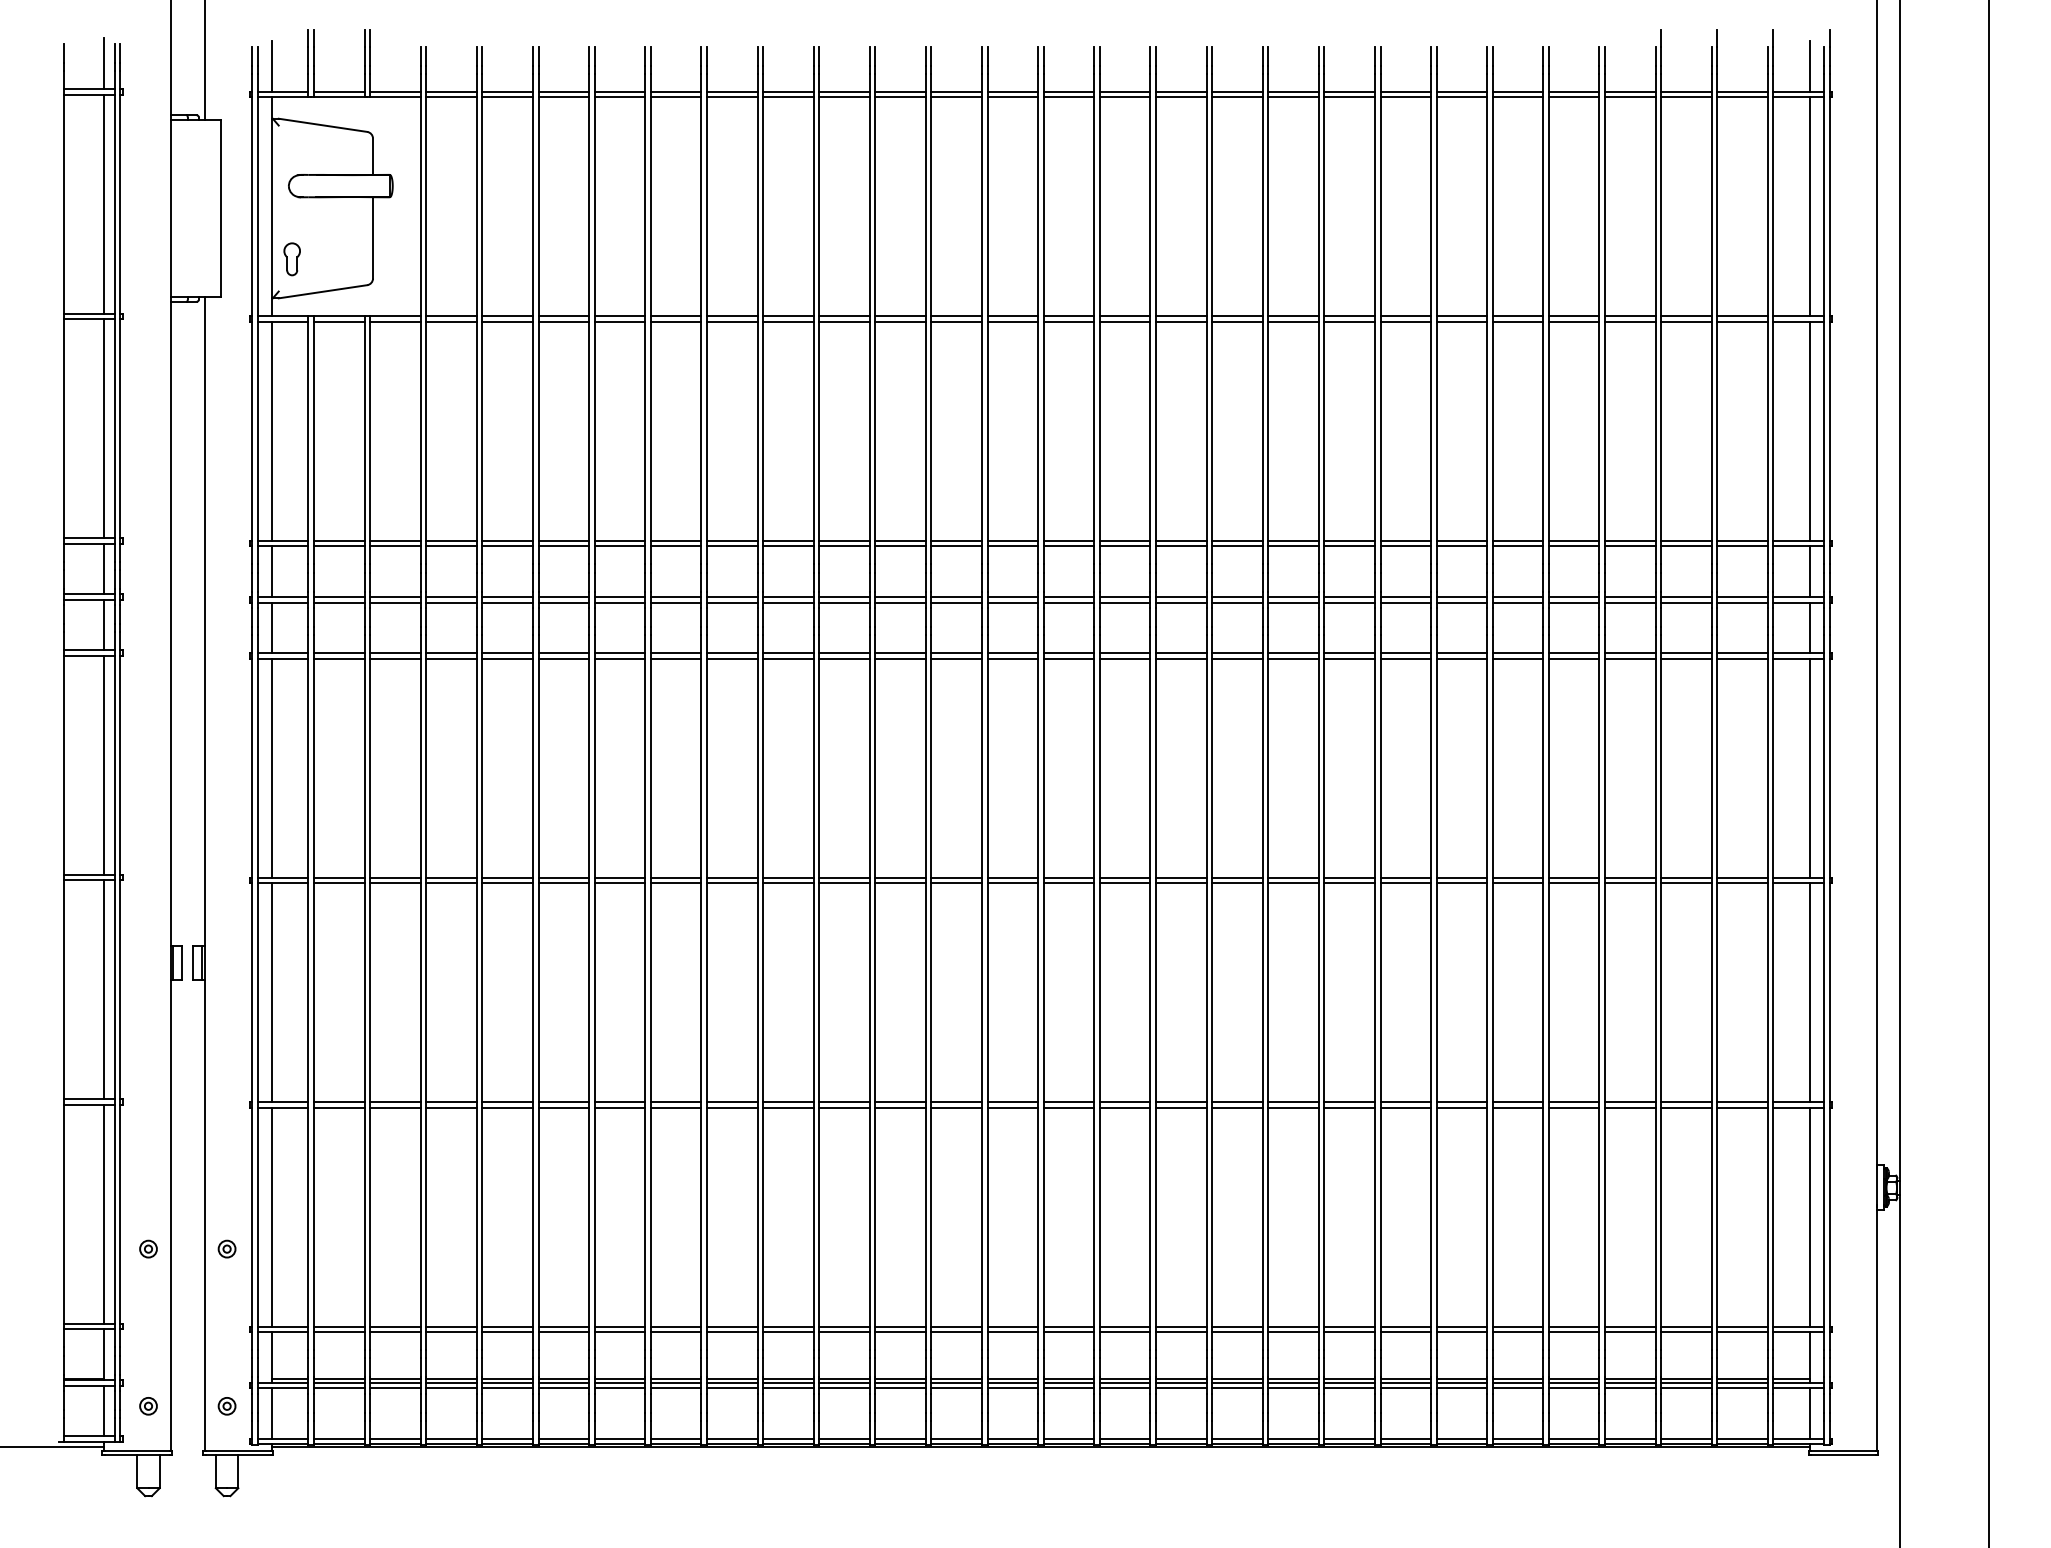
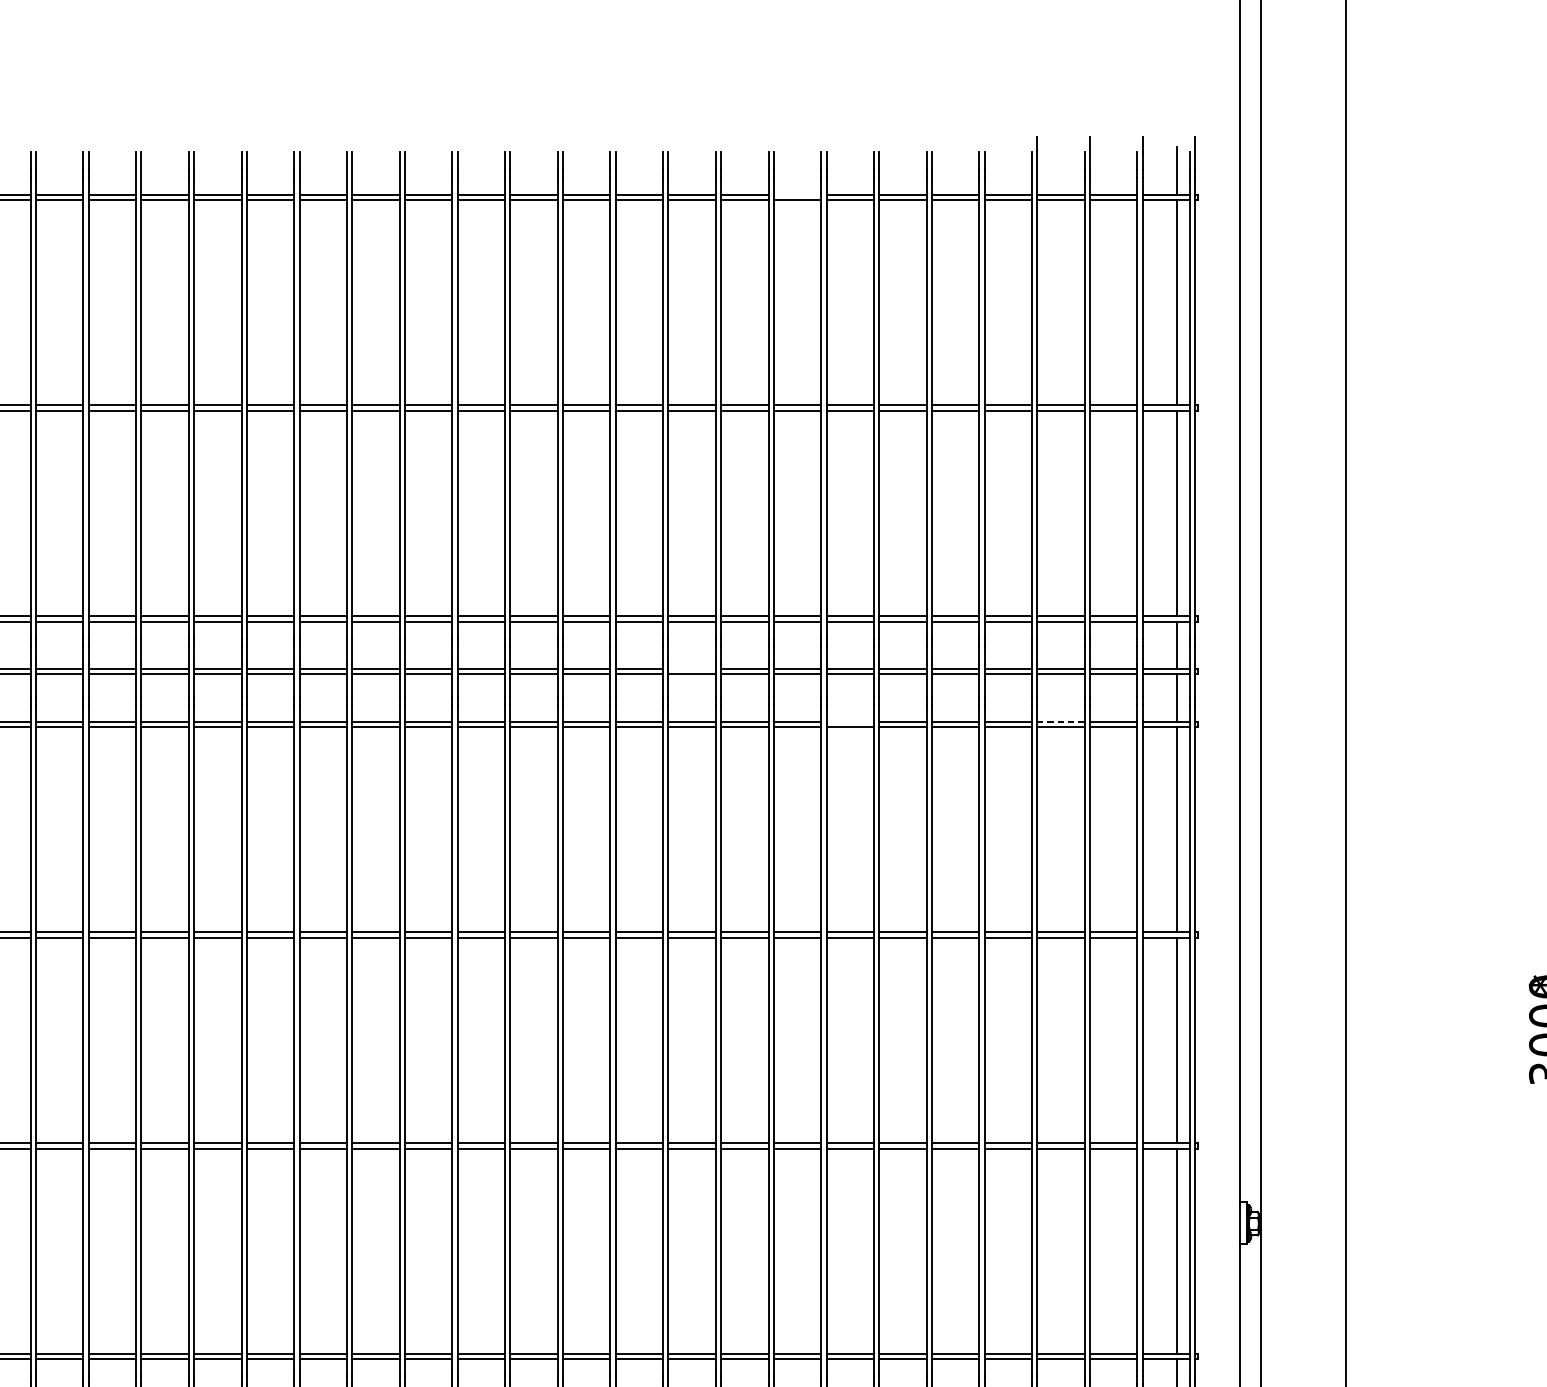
line: (1405, 91) -> (797, 194), removed
line: (1293, 596) -> (692, 668), removed
line: (1461, 653) -> (849, 722), removed
line: (1685, 653) -> (1060, 722), solid -> dashed

